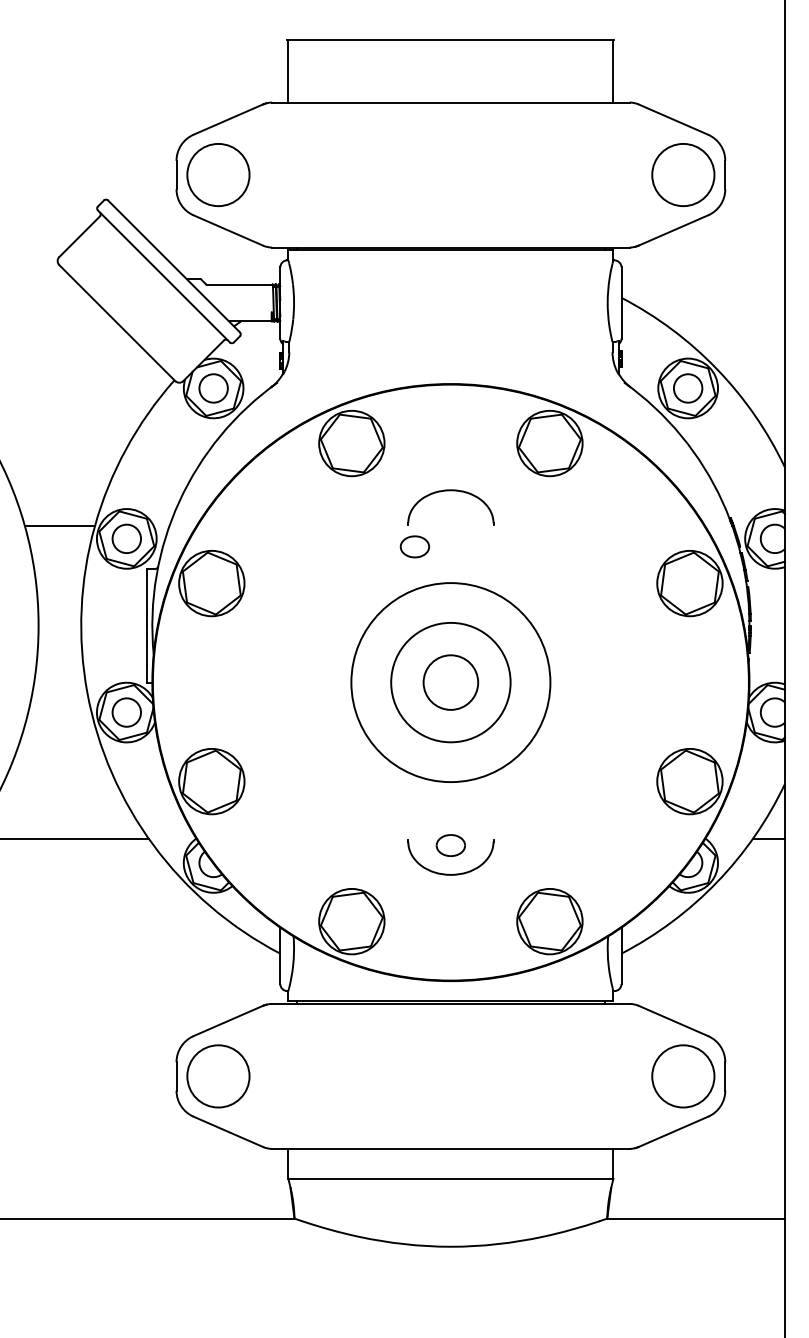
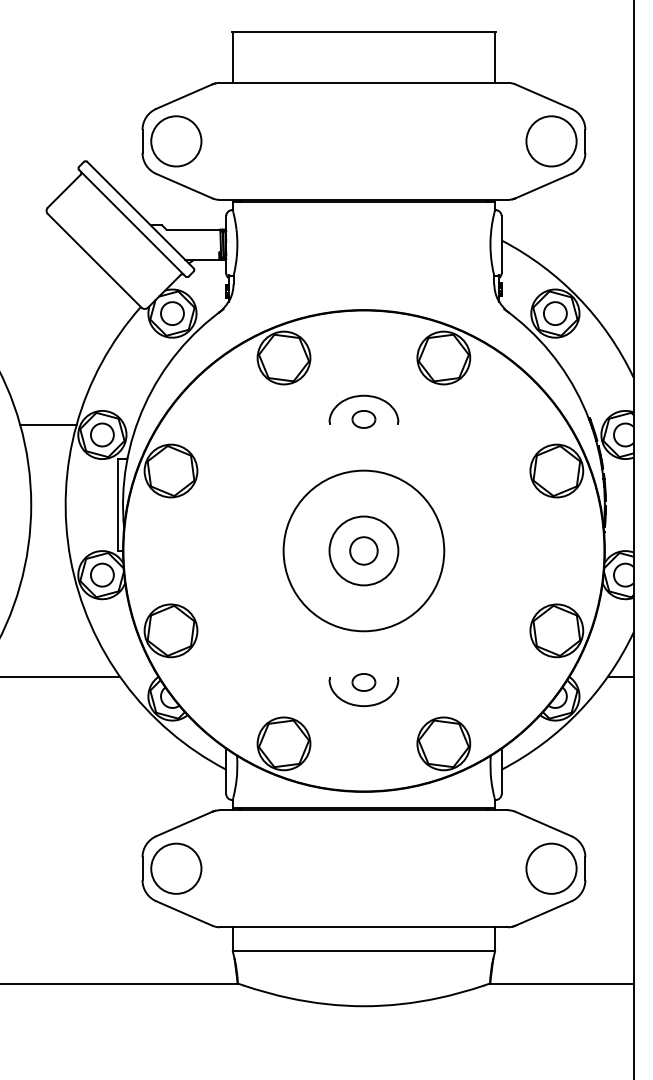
part: (414, 546) -> (363, 419), moved
circle: (450, 682) -> (363, 550), size x0.62
circle: (450, 682) -> (363, 550), size x0.71

